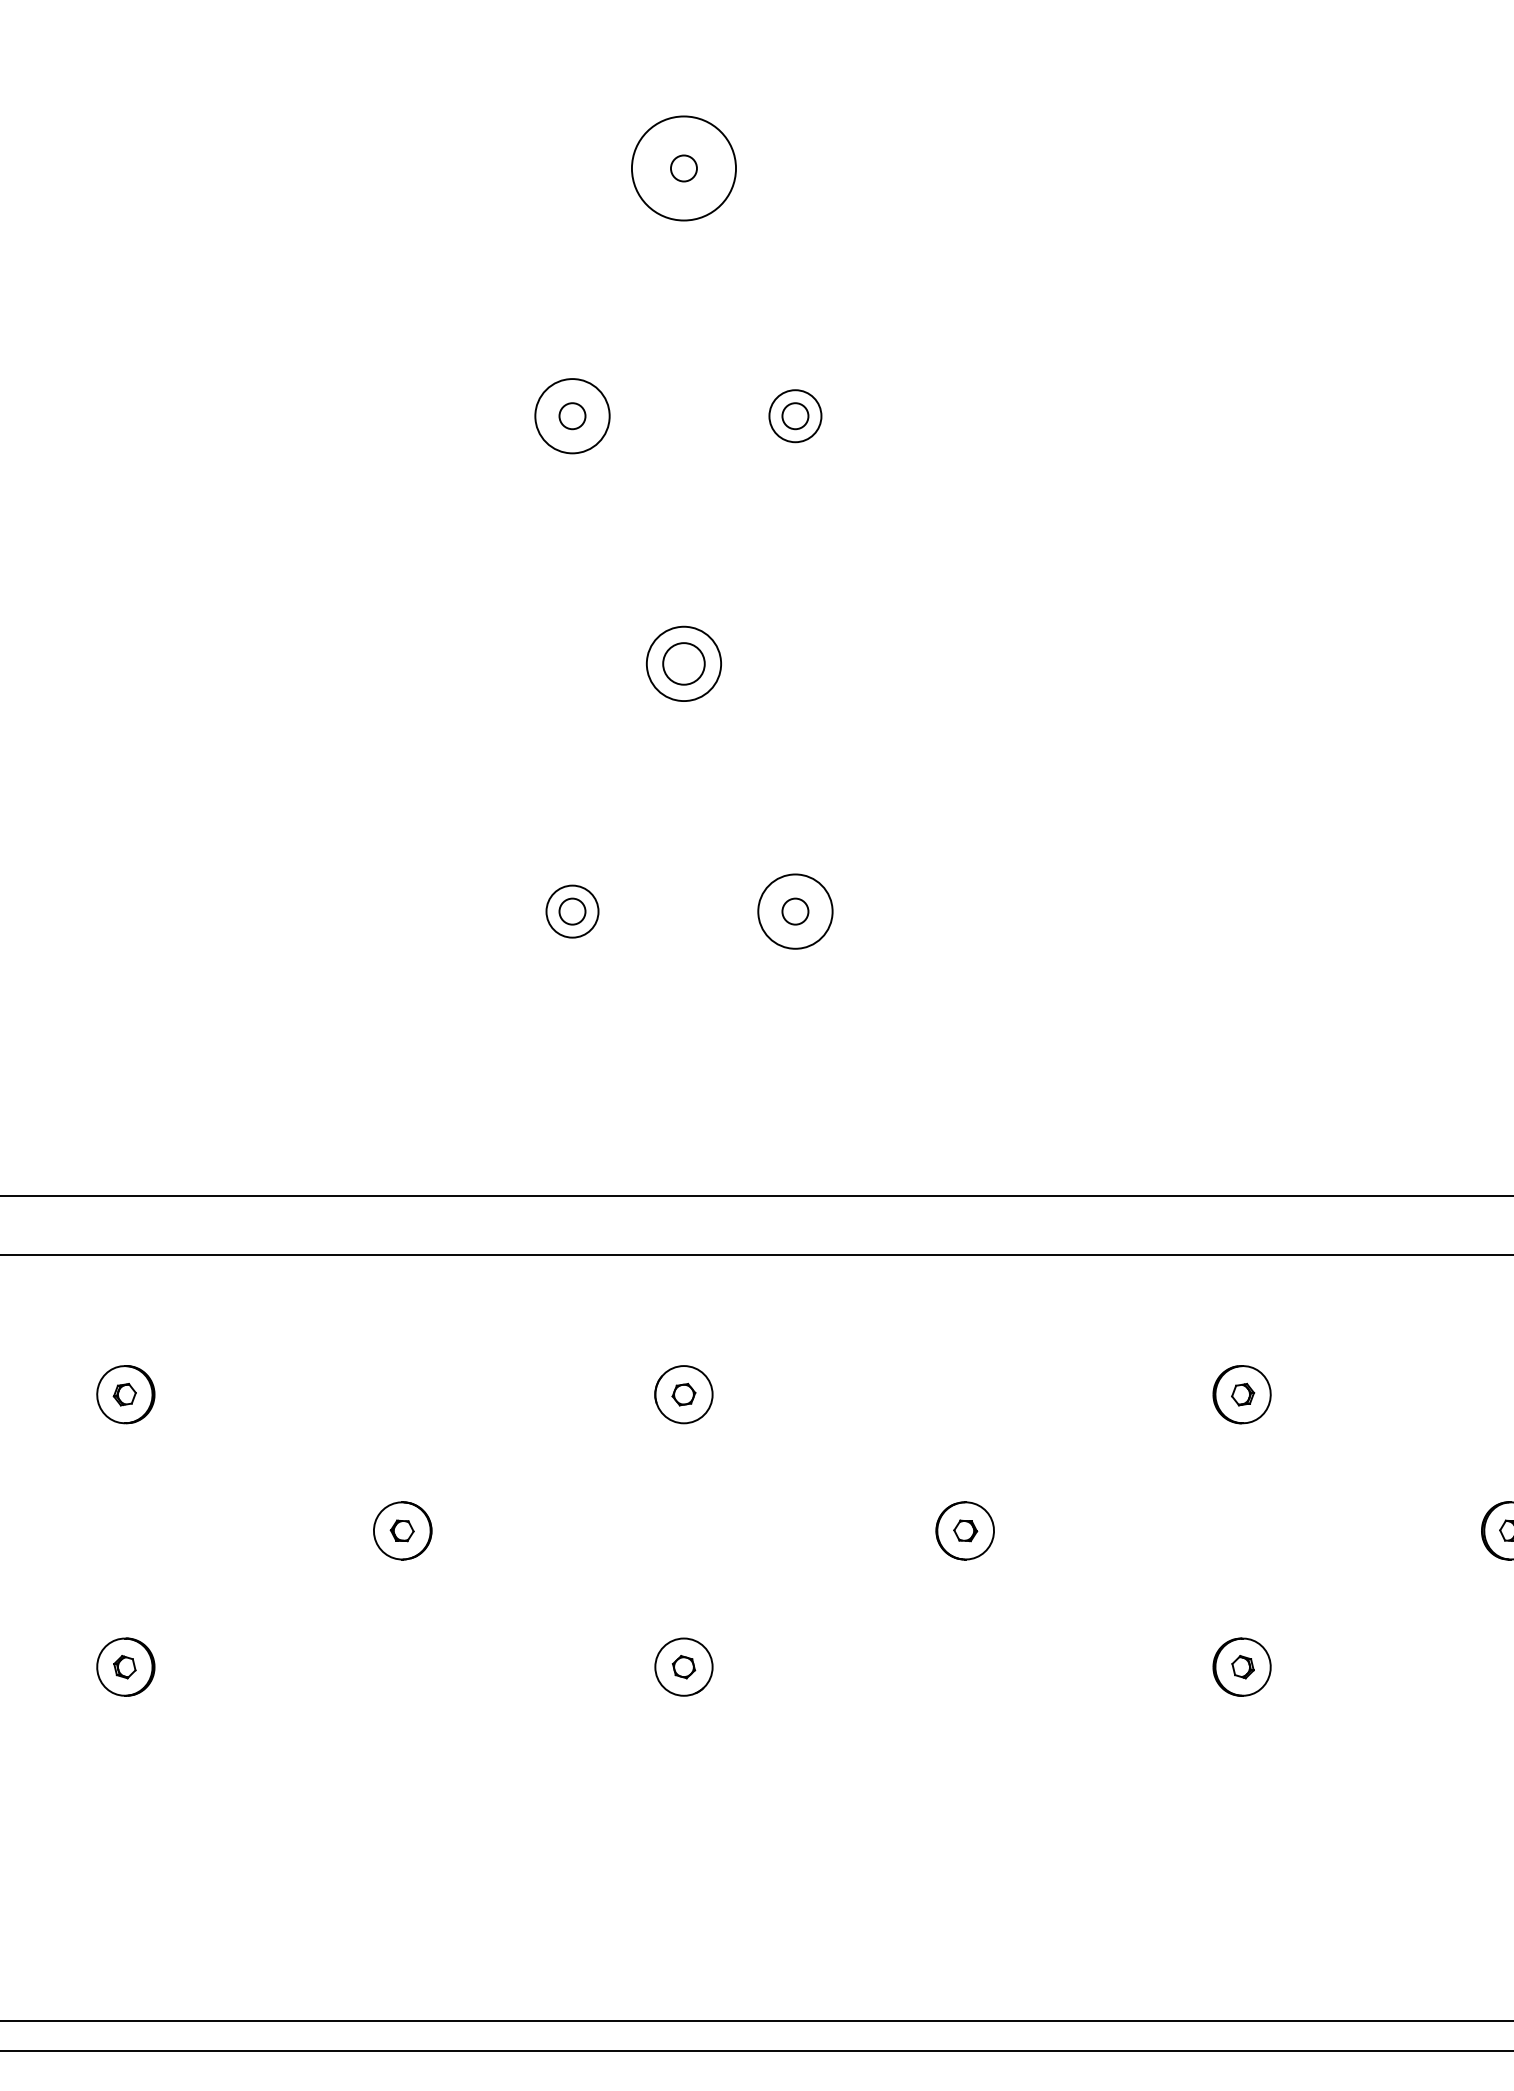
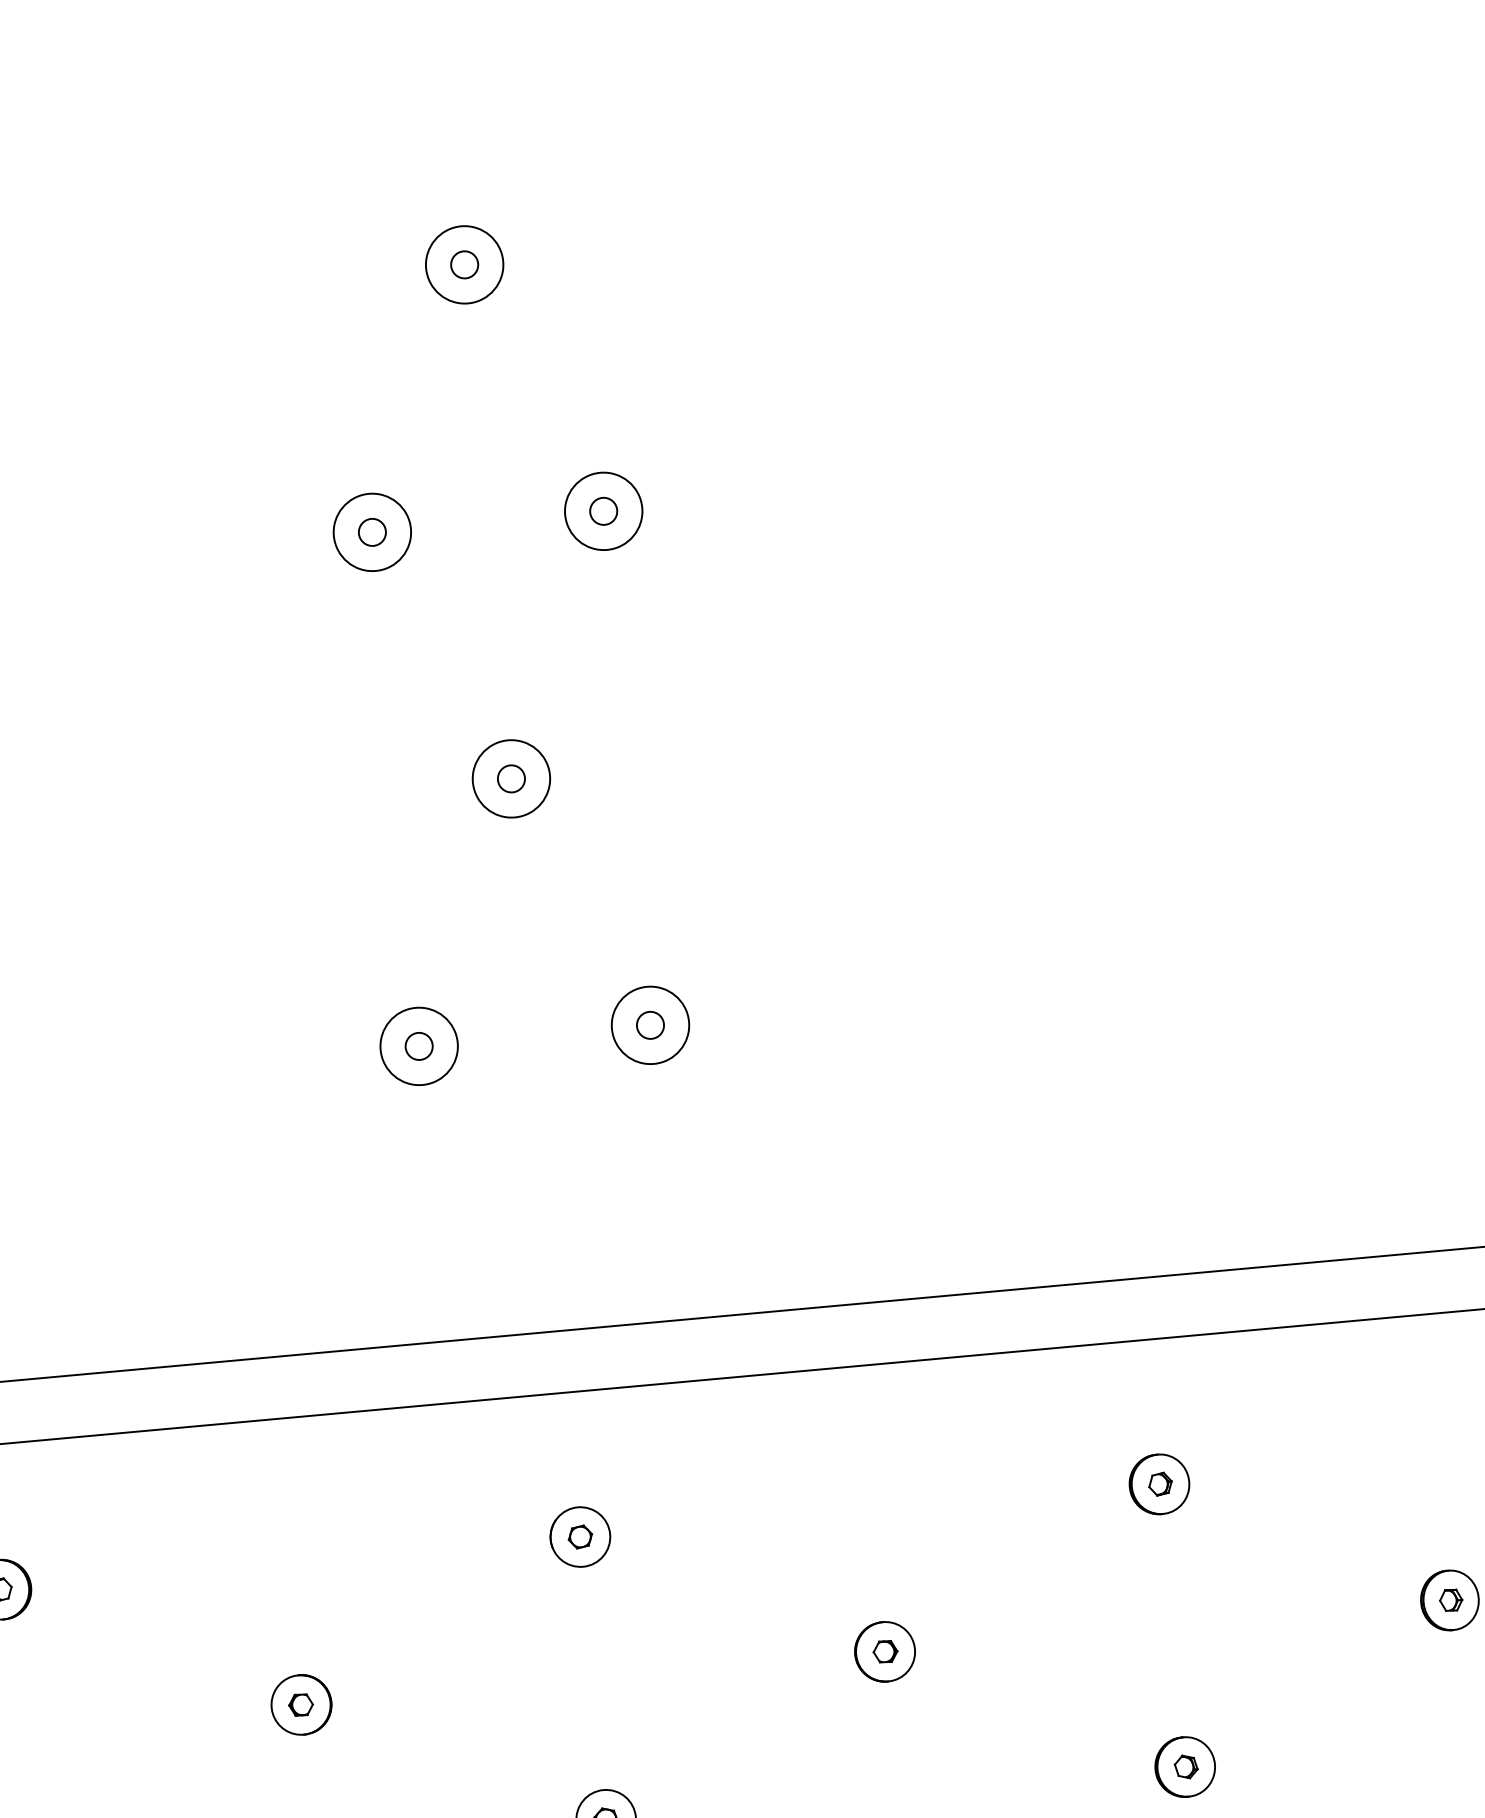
circle: (683, 168) -> (464, 264), size x0.71
circle: (795, 416) -> (603, 511), size x1.43
circle: (683, 663) -> (510, 778), size x0.62
circle: (572, 911) -> (419, 1046), size x1.43

